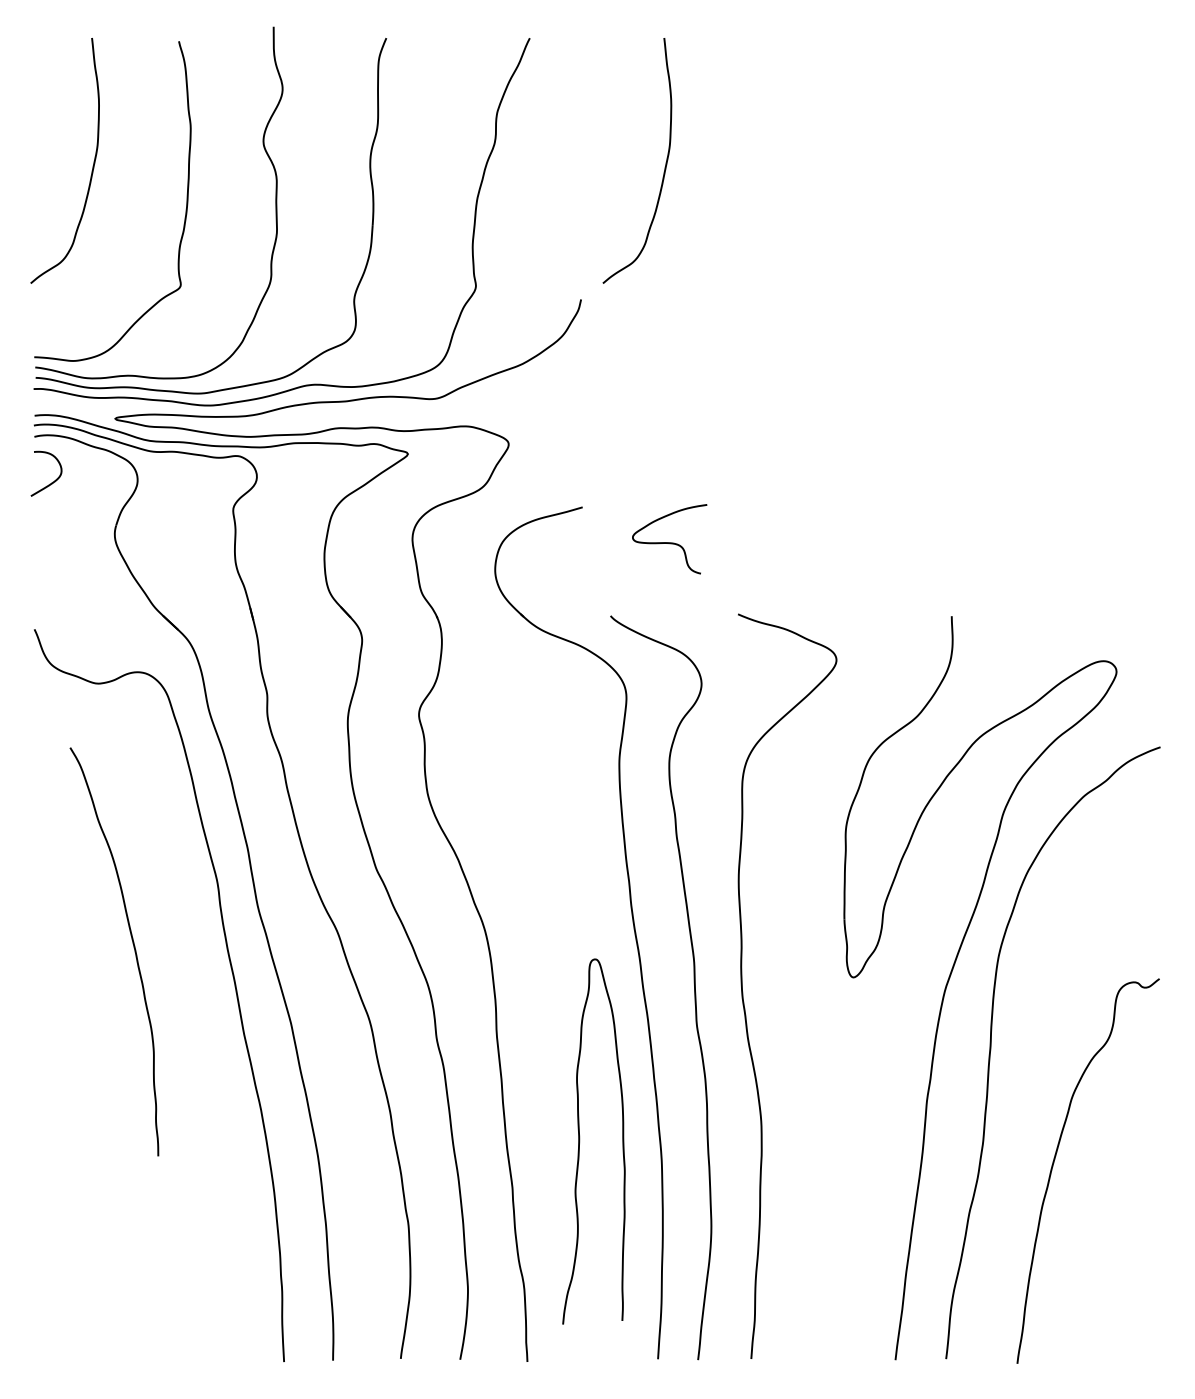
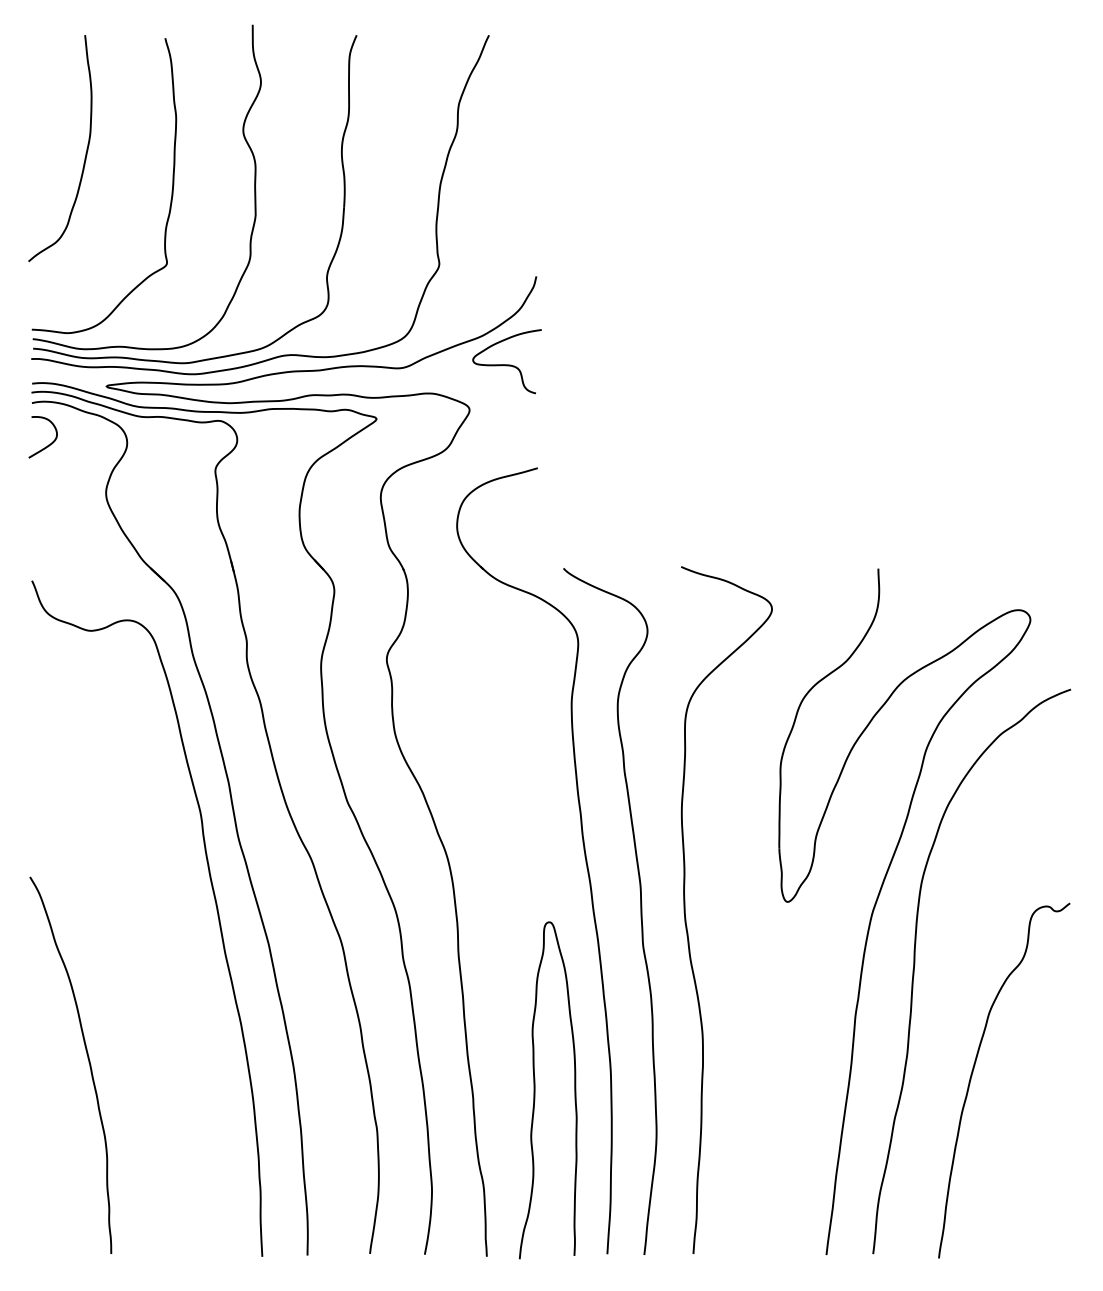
curve: (664, 166) -> (613, 153), removed
curve: (669, 542) -> (506, 364), moved
curve: (132, 944) -> (87, 1058), moved
curve: (580, 1141) -> (535, 1090), moved

